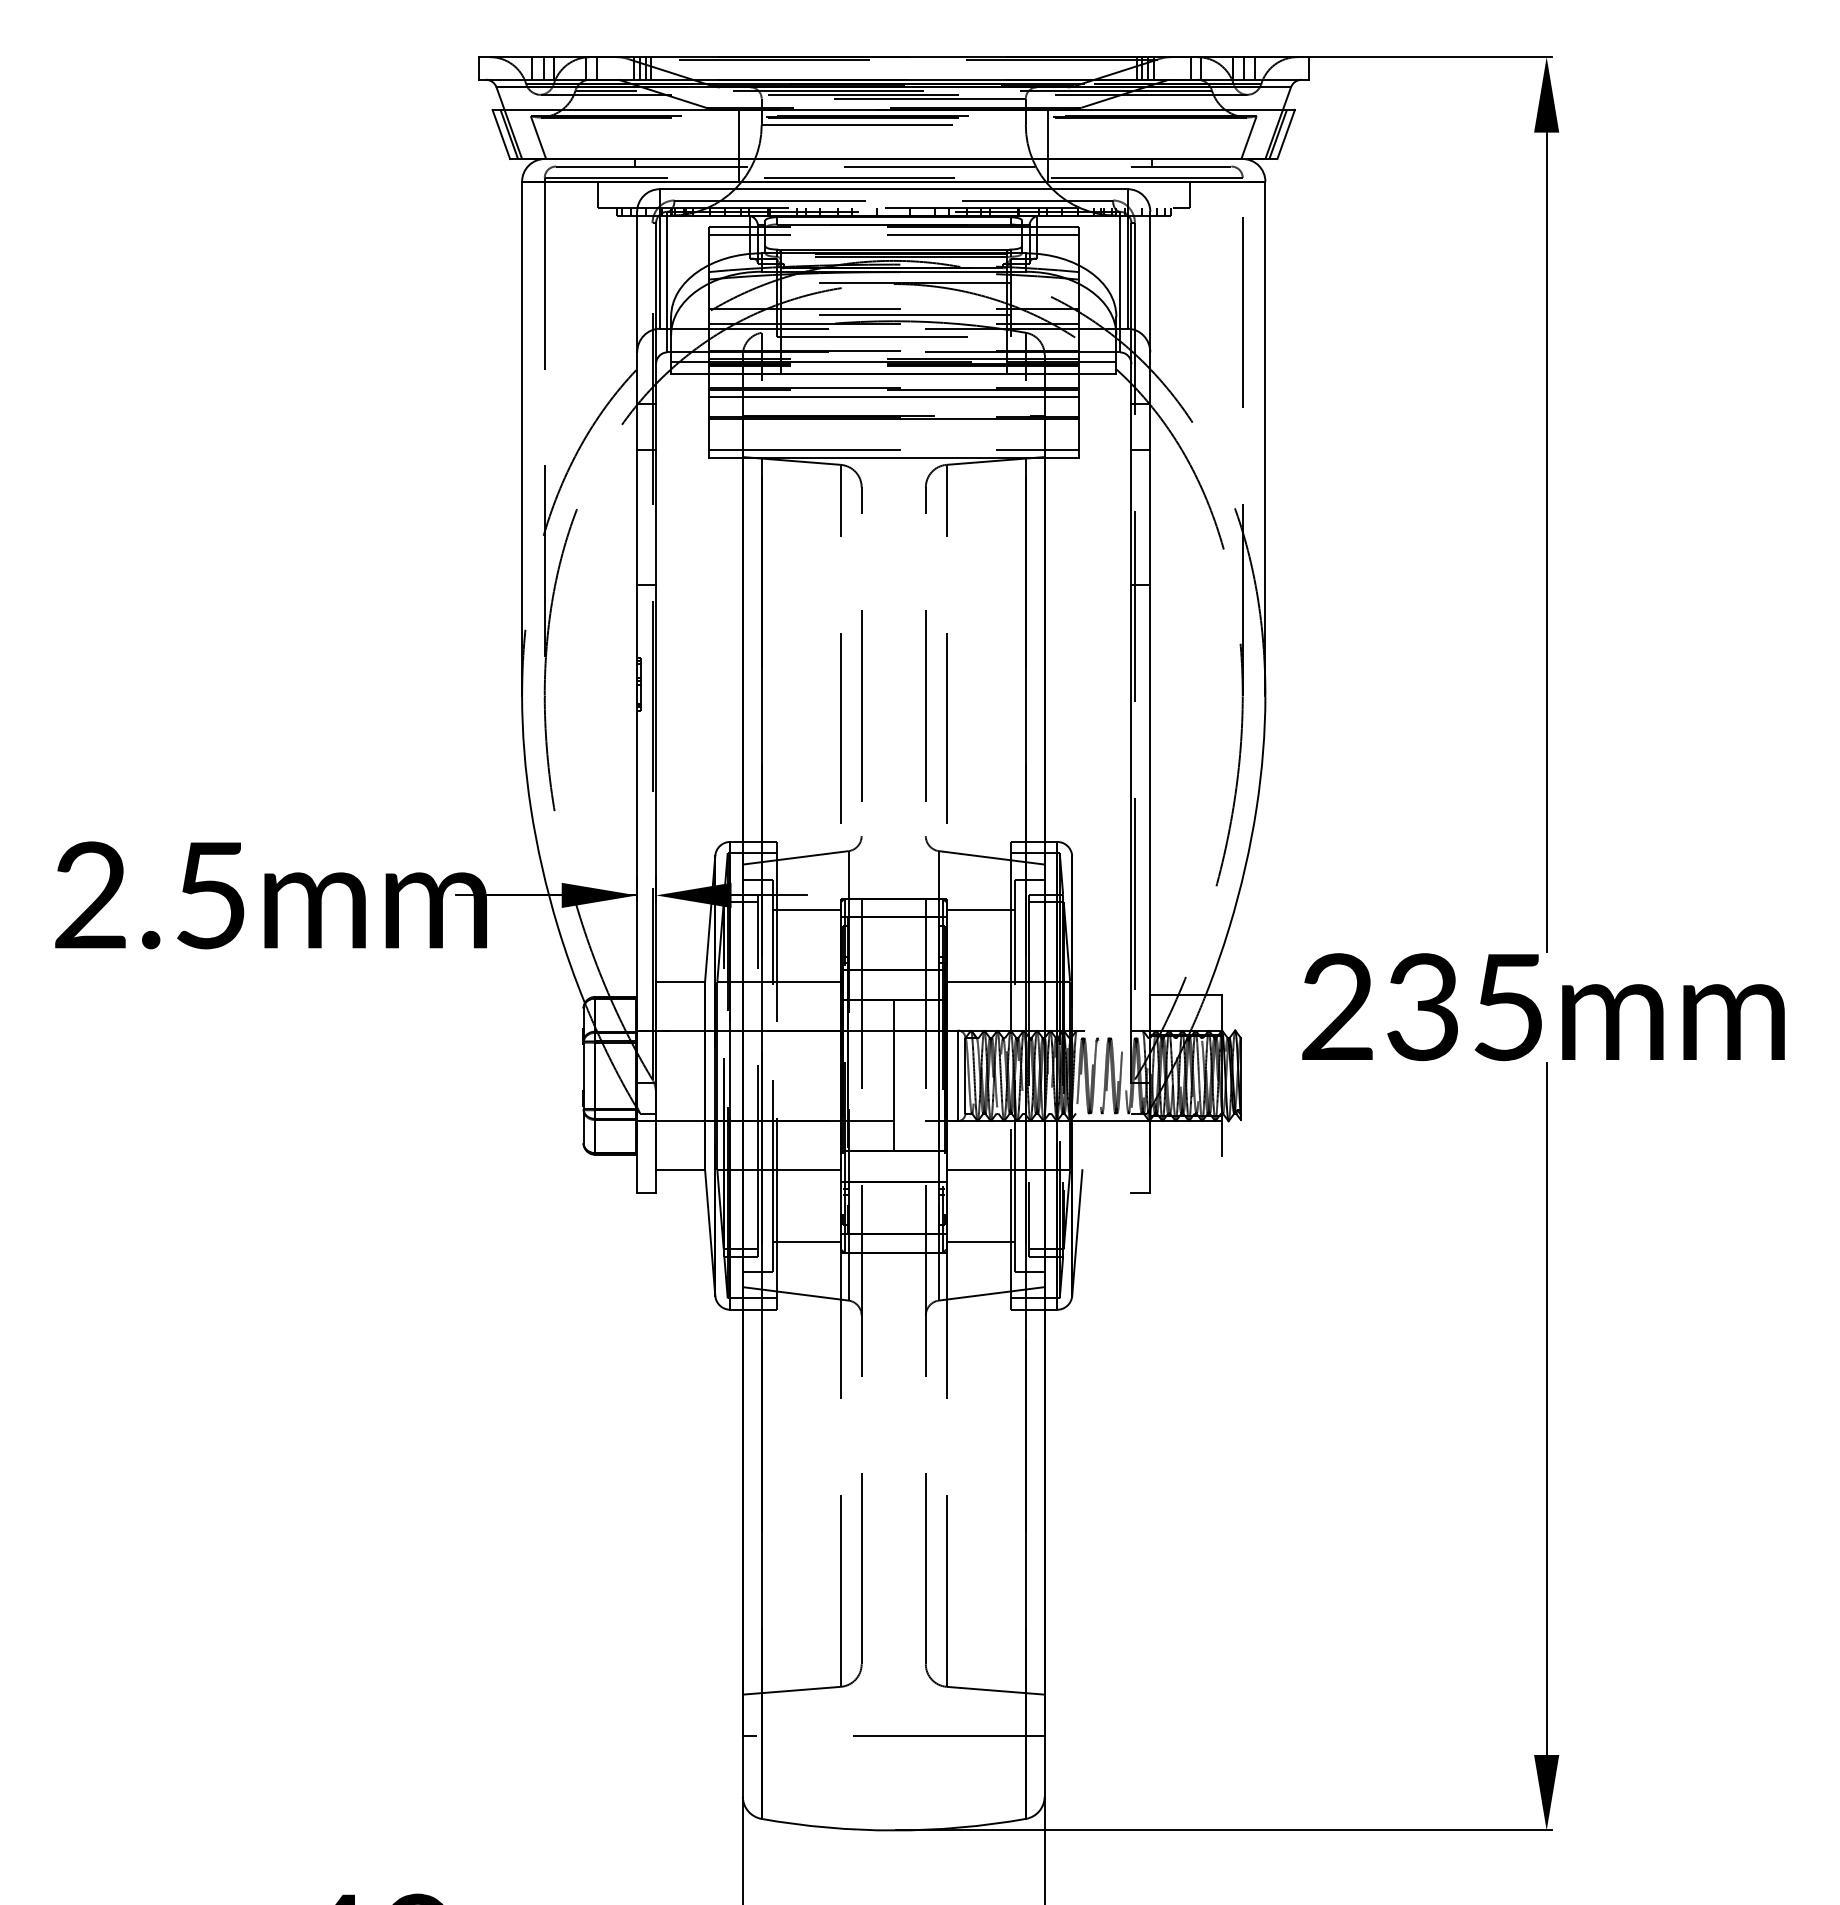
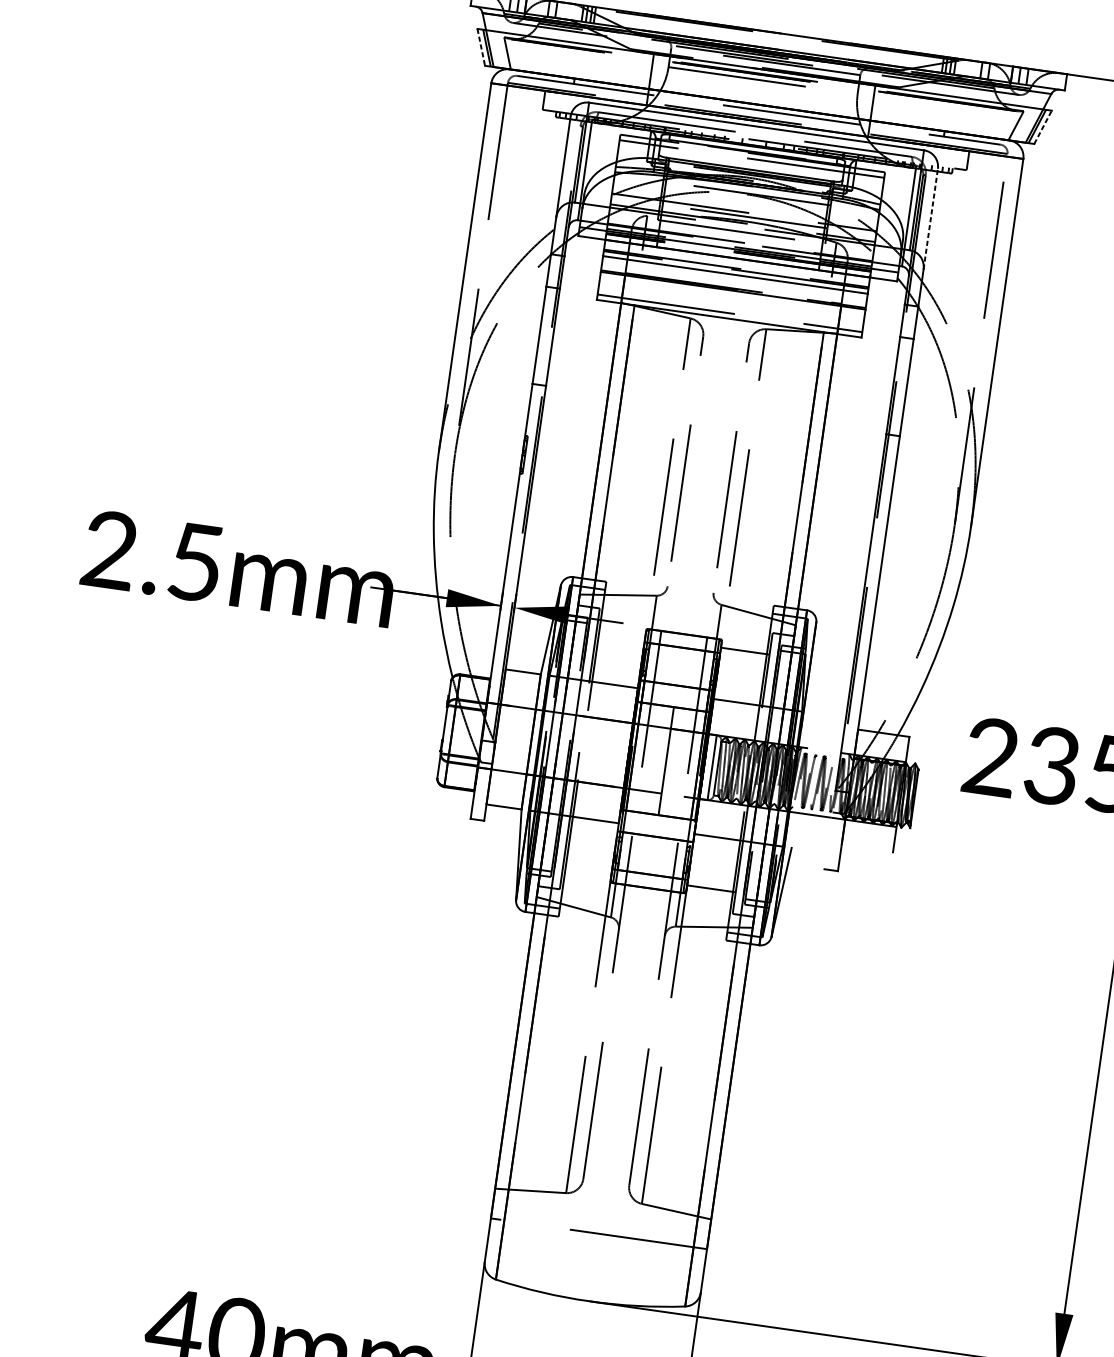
line: (501, 134) -> (481, 47), solid -> dashed
line: (1286, 134) -> (1043, 127), solid -> dashed
line: (1150, 281) -> (930, 218), solid -> dashed
line: (806, 909) -> (620, 633), removed
line: (806, 1241) -> (586, 870), removed

